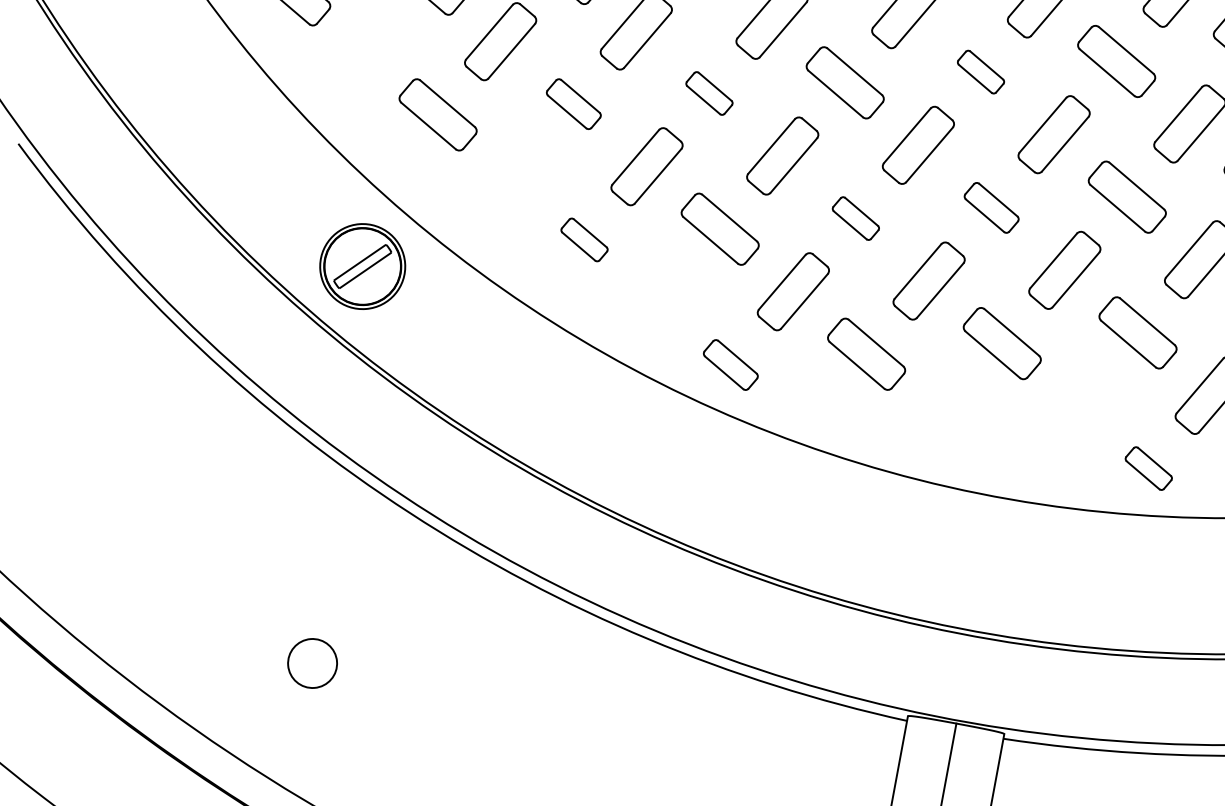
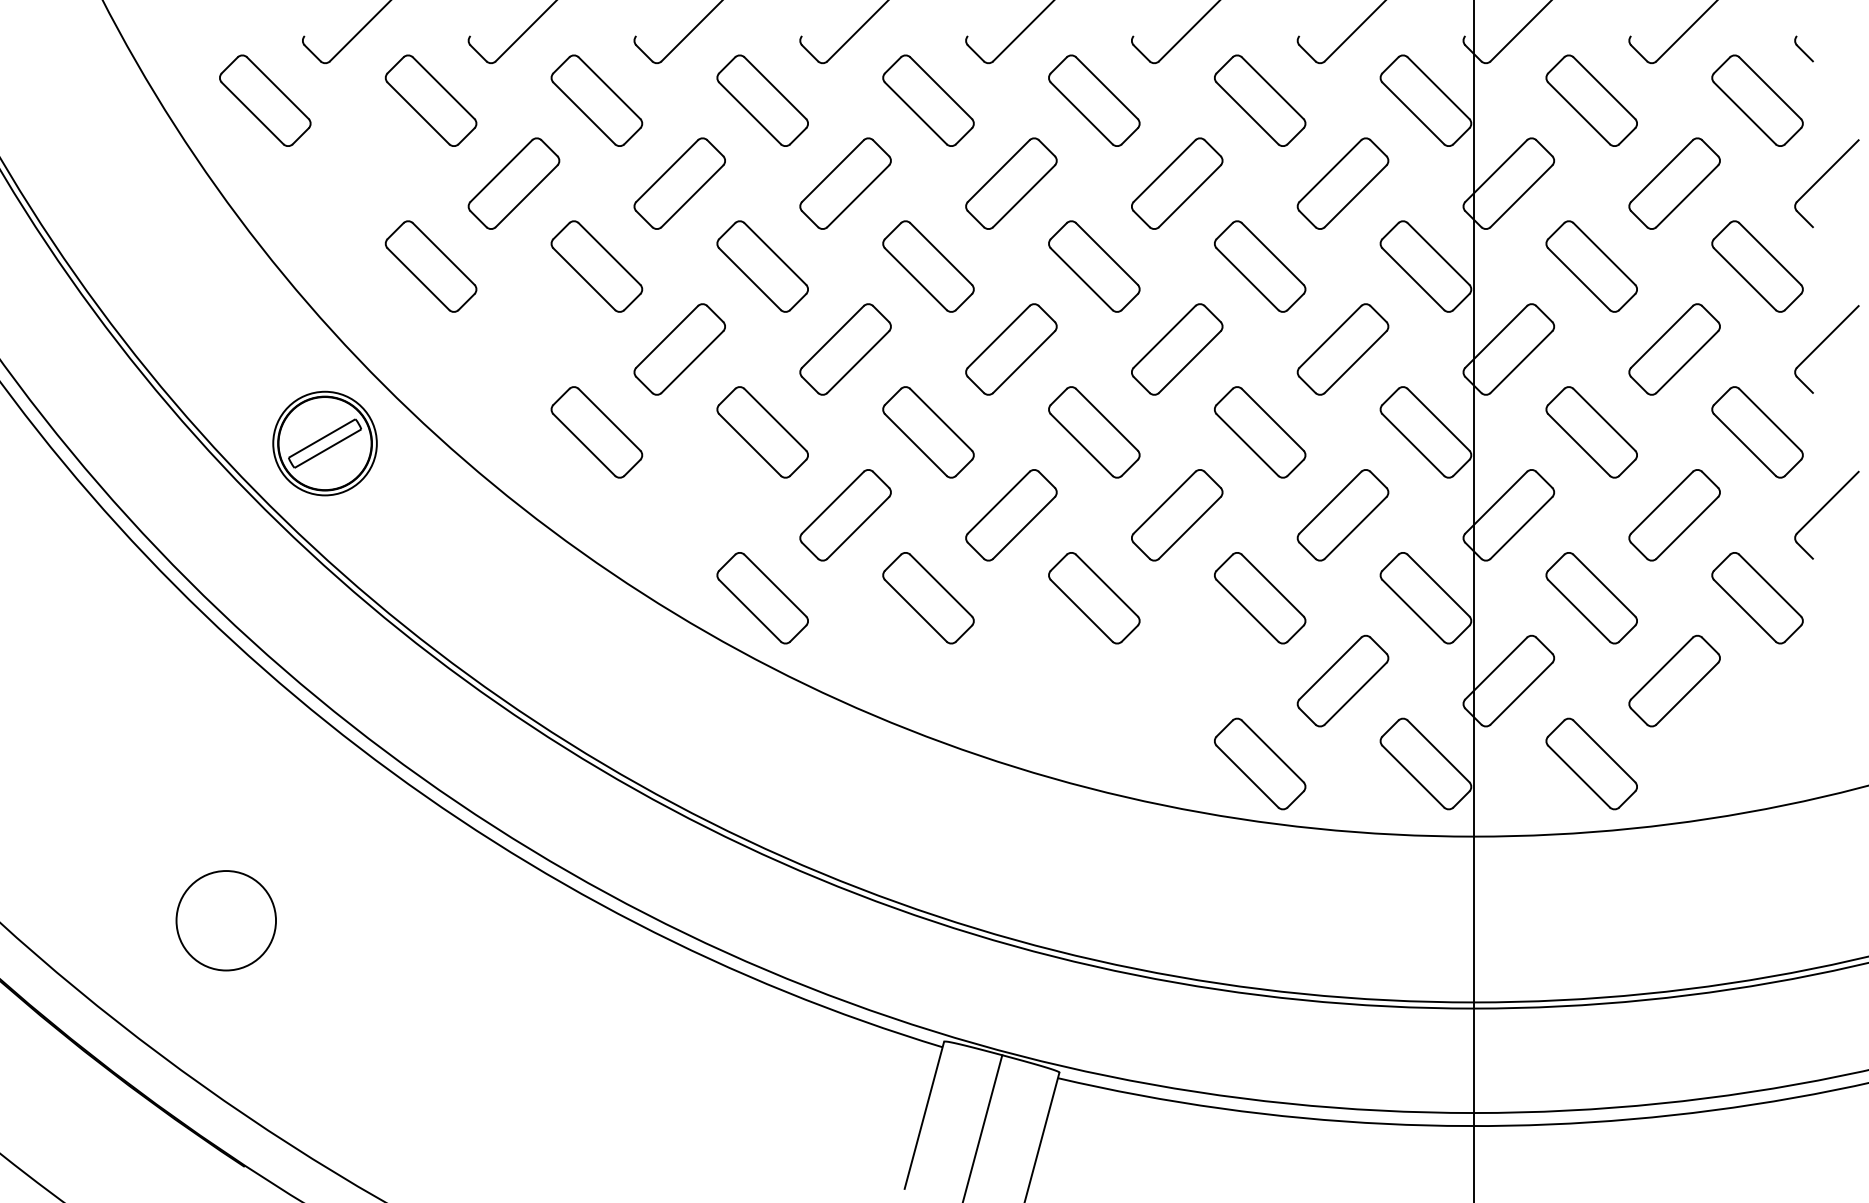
part: (981, 72) -> (1094, 266), size x1.67
part: (709, 93) -> (762, 266), size x1.67
part: (573, 104) -> (596, 266), size x1.43
part: (991, 207) -> (1094, 432), size x1.43
part: (855, 218) -> (928, 432), size x1.67
part: (584, 240) -> (596, 432), size x1.67
part: (730, 365) -> (762, 598), size x1.43
part: (1148, 468) -> (1260, 763), size x1.67
circle: (312, 663) -> (226, 920), size x1.67

